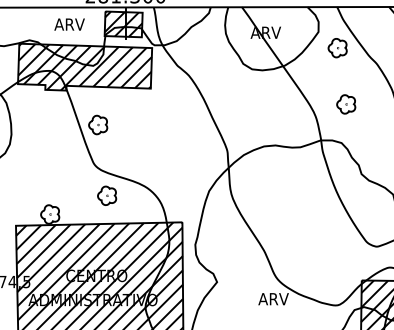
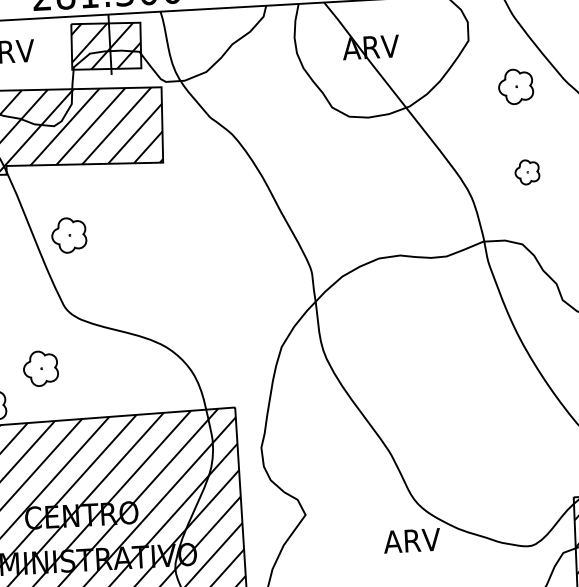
part: (337, 48) -> (515, 87), moved
part: (346, 104) -> (527, 172), size x0.7
part: (107, 195) -> (41, 368), moved

